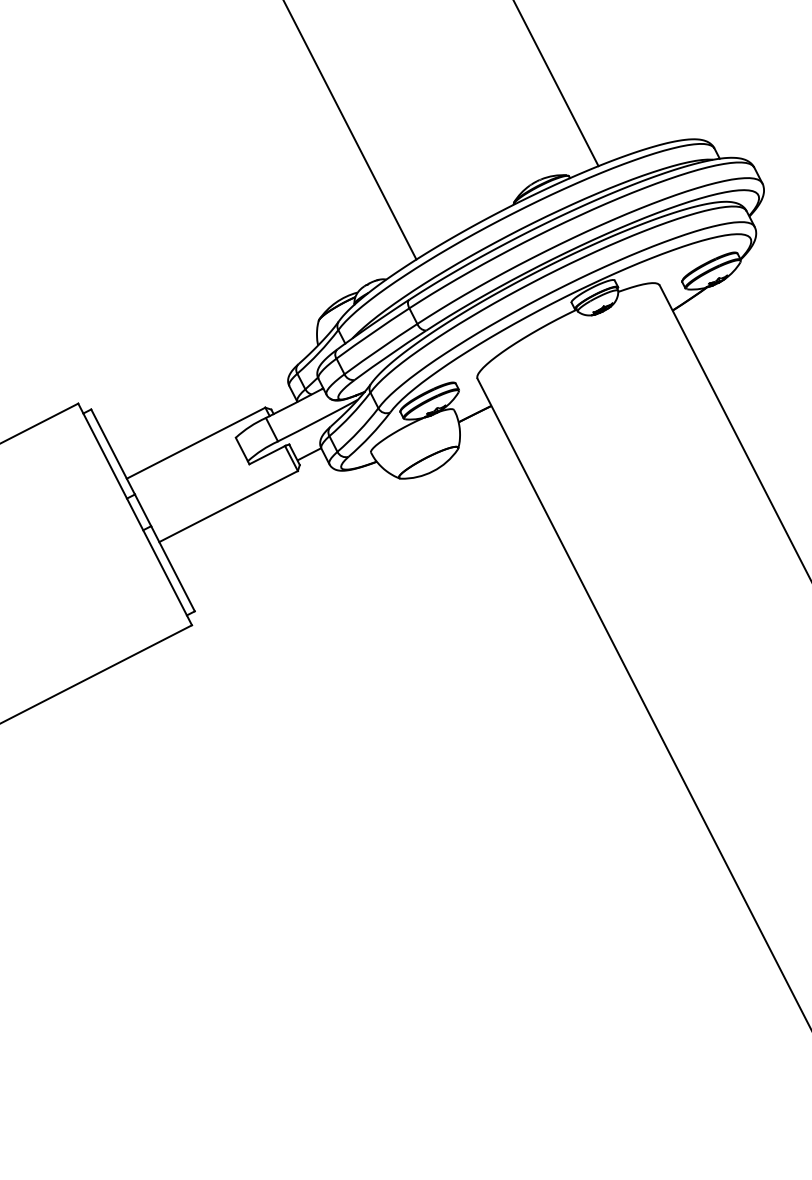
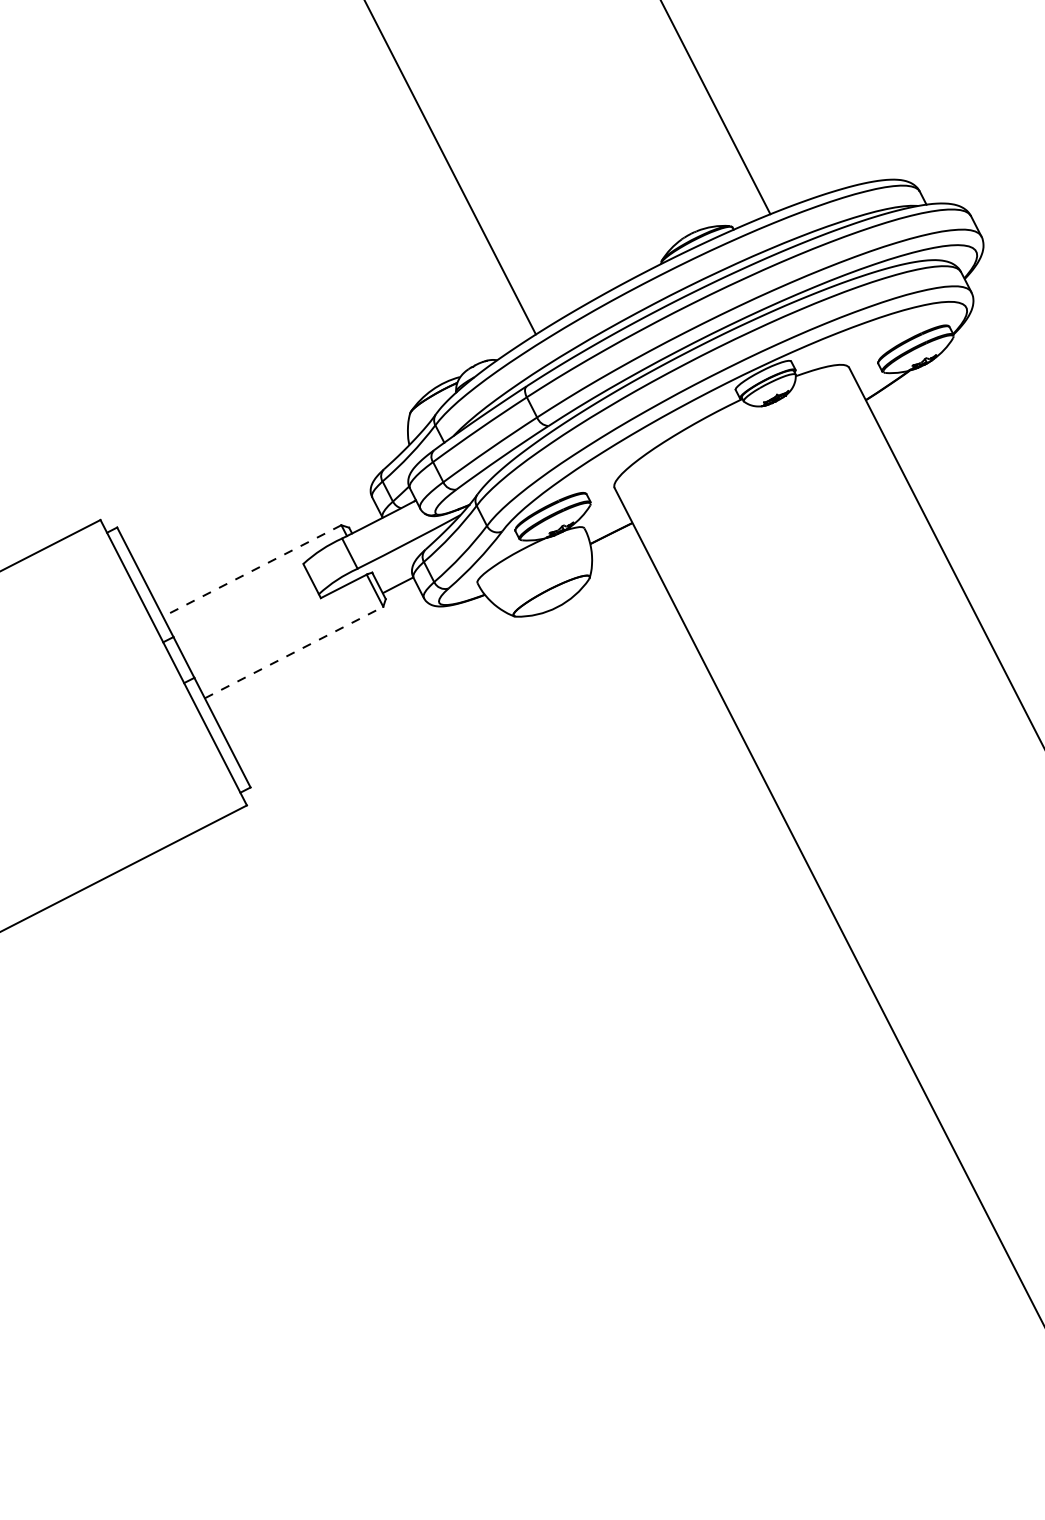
line: (195, 443) -> (251, 571), solid -> dashed
line: (228, 506) -> (294, 652), solid -> dashed

